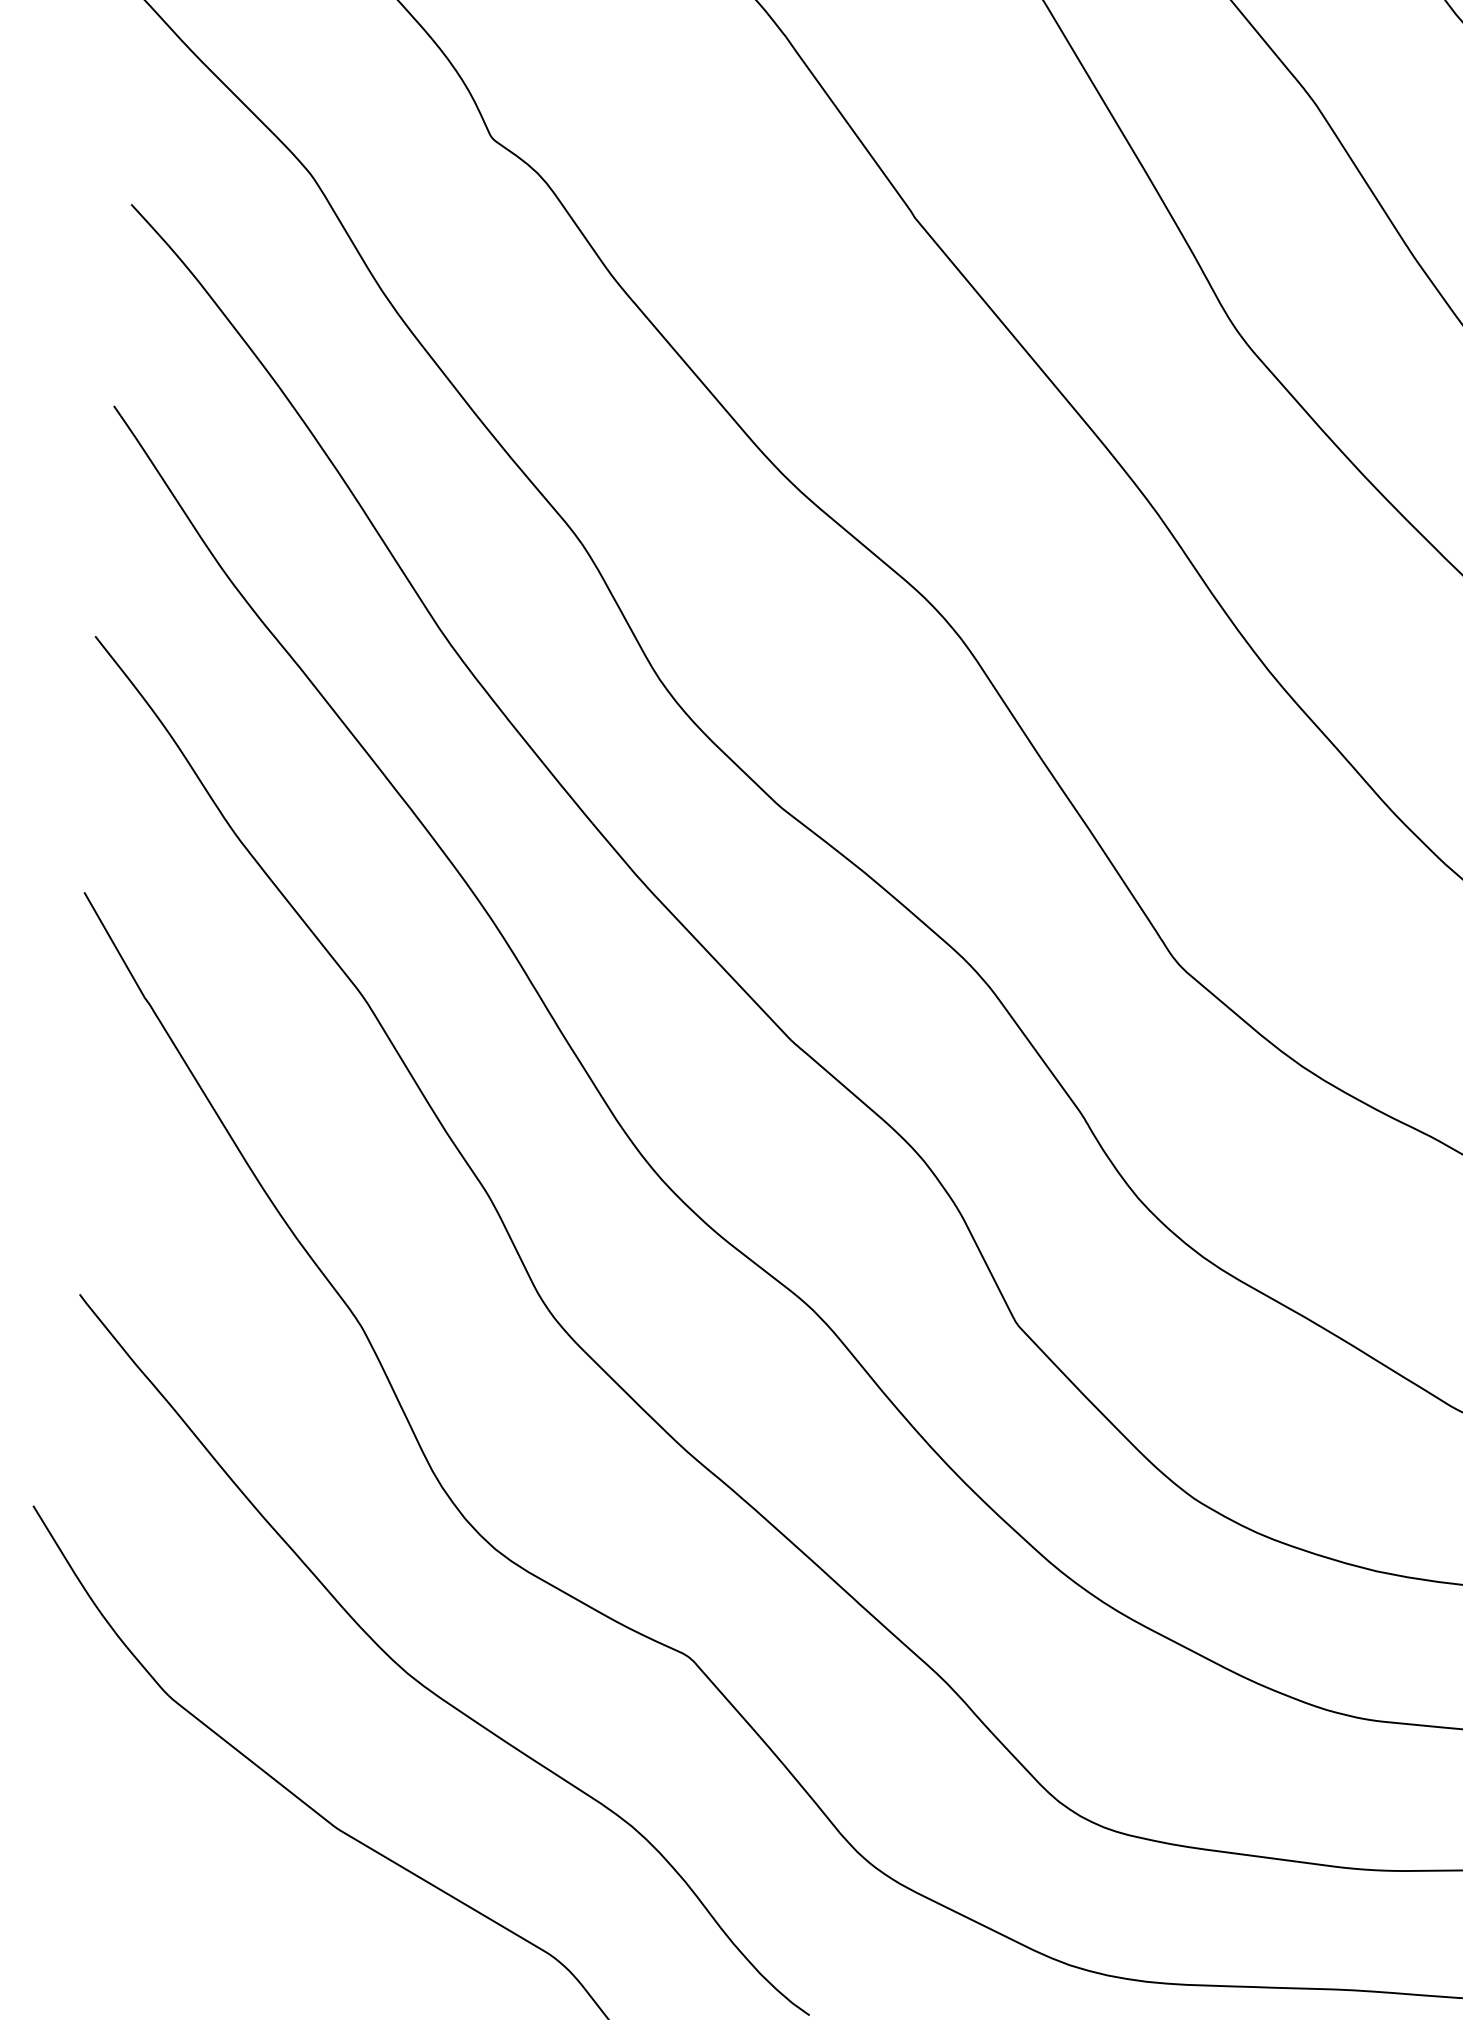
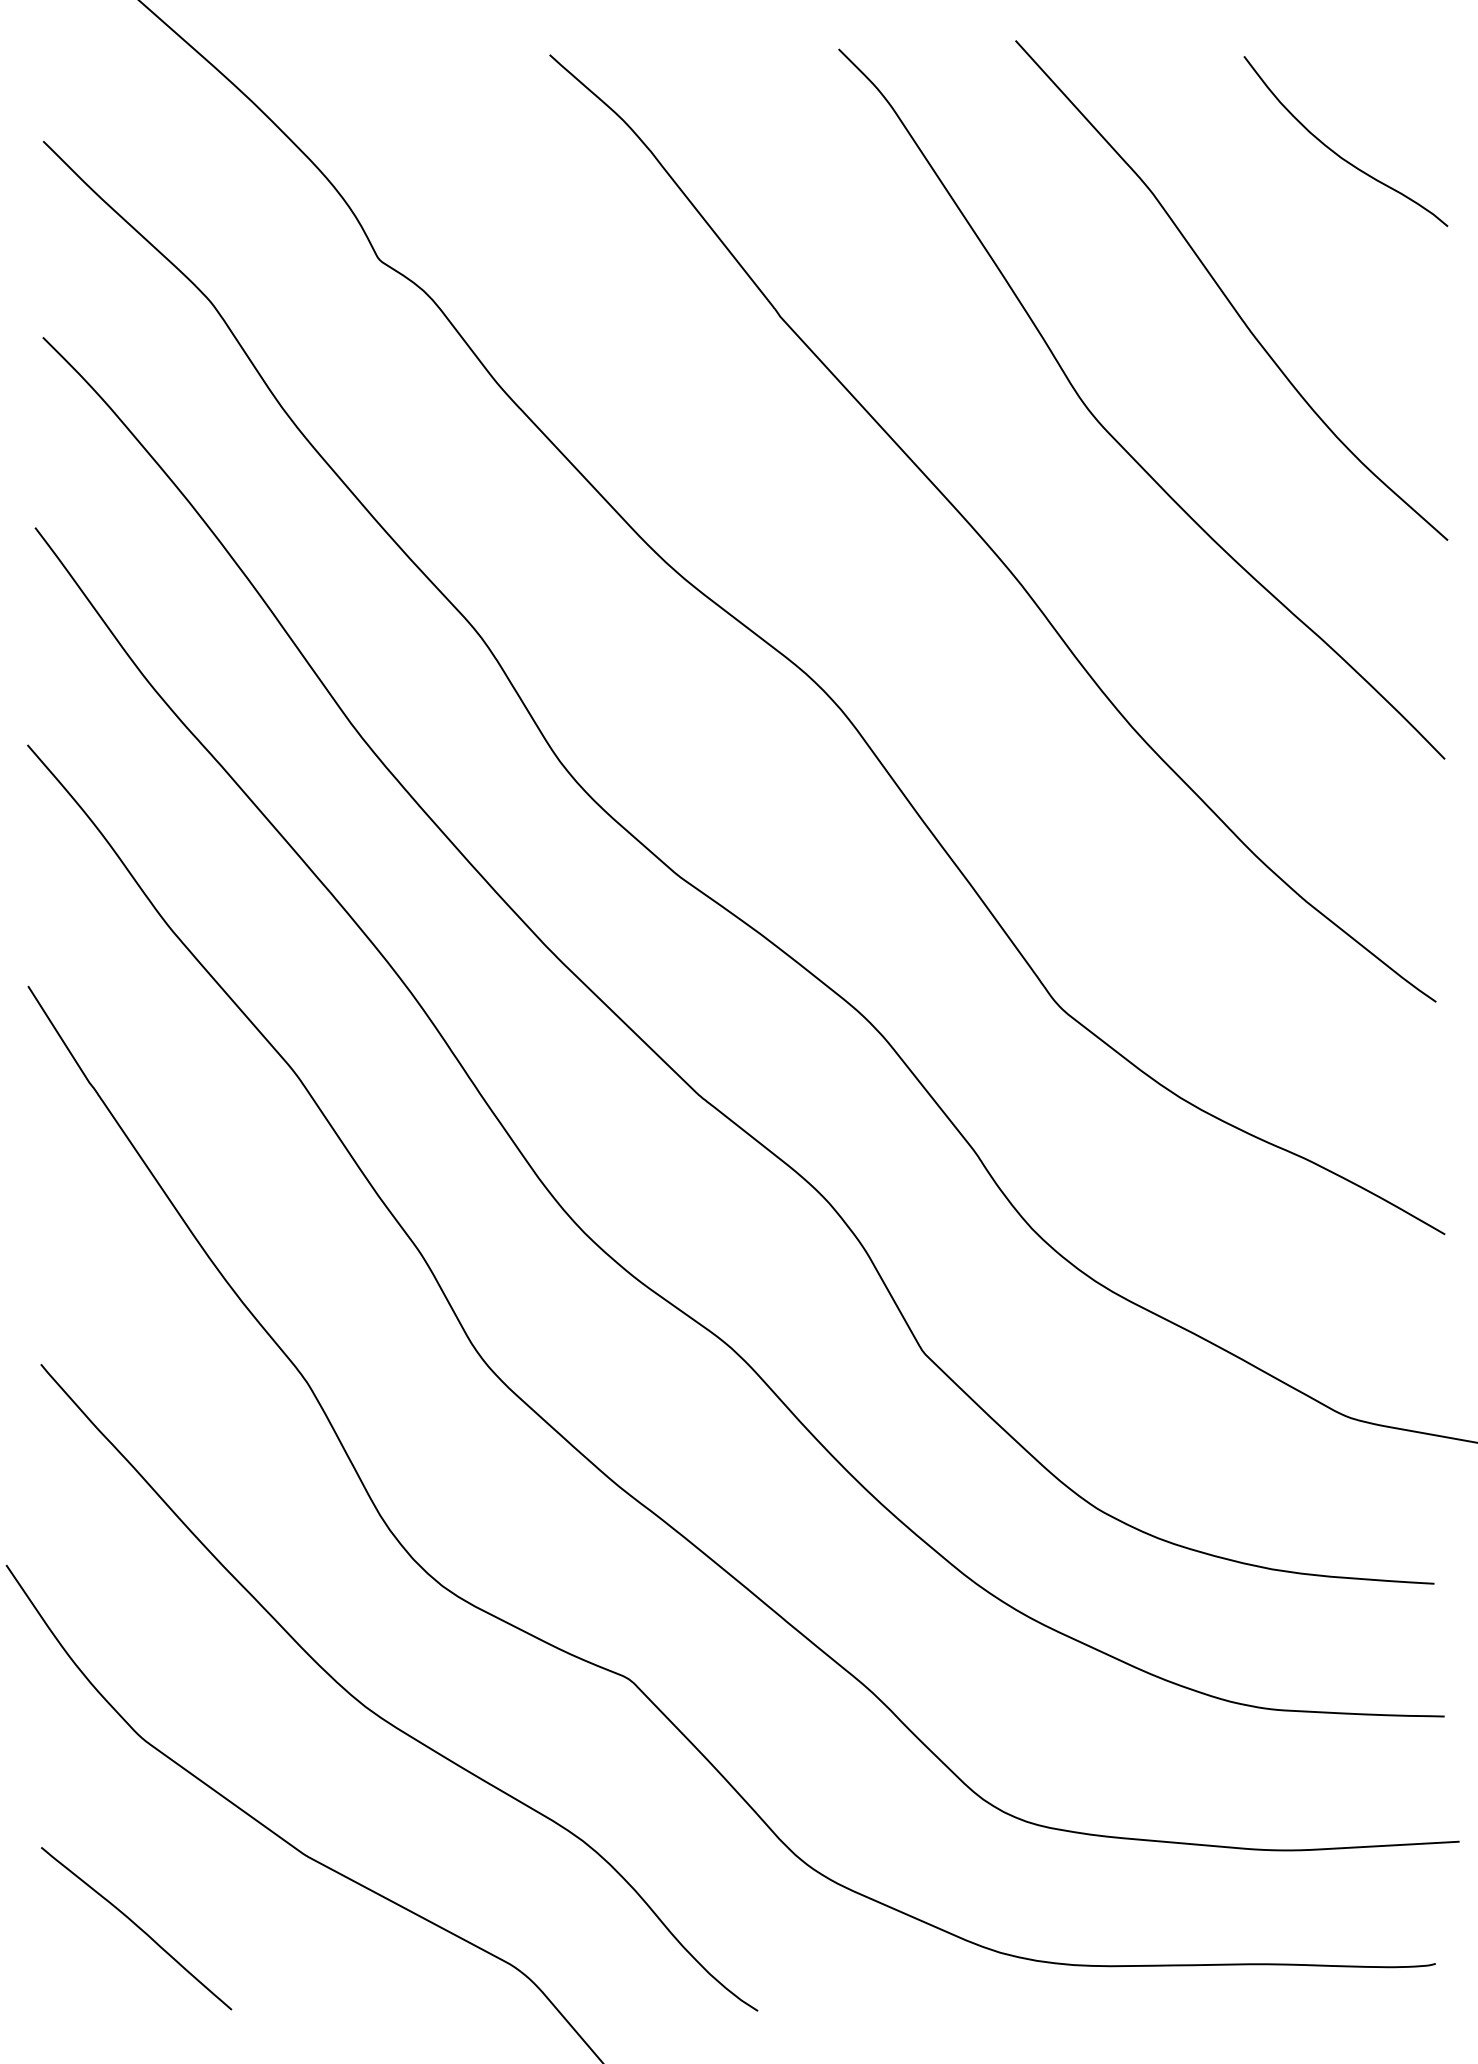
curve: (155, 1896) -> (137, 1927), added

